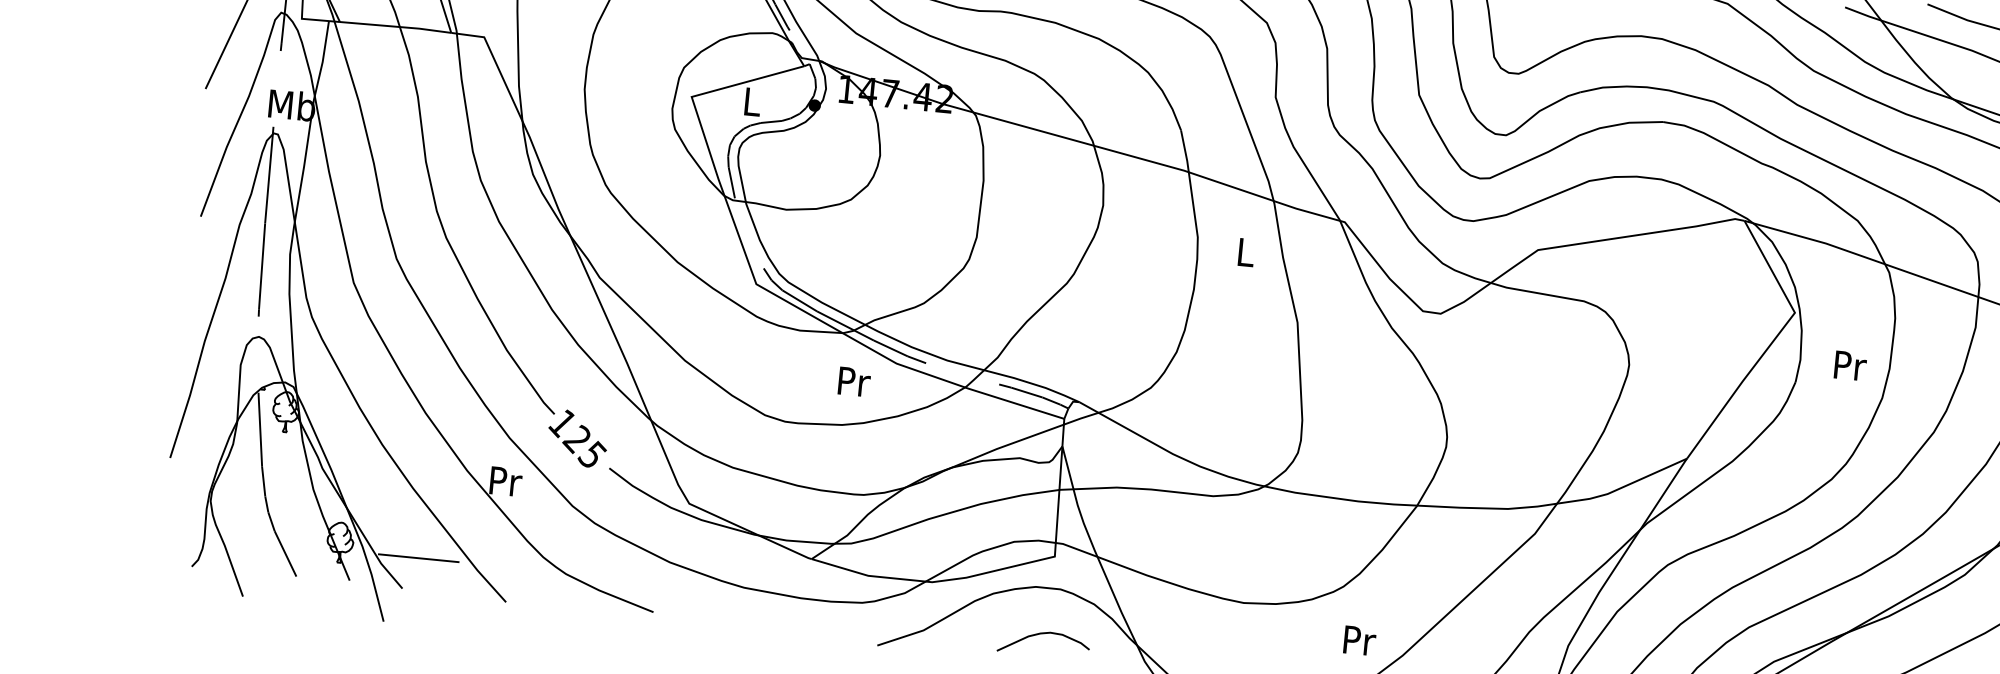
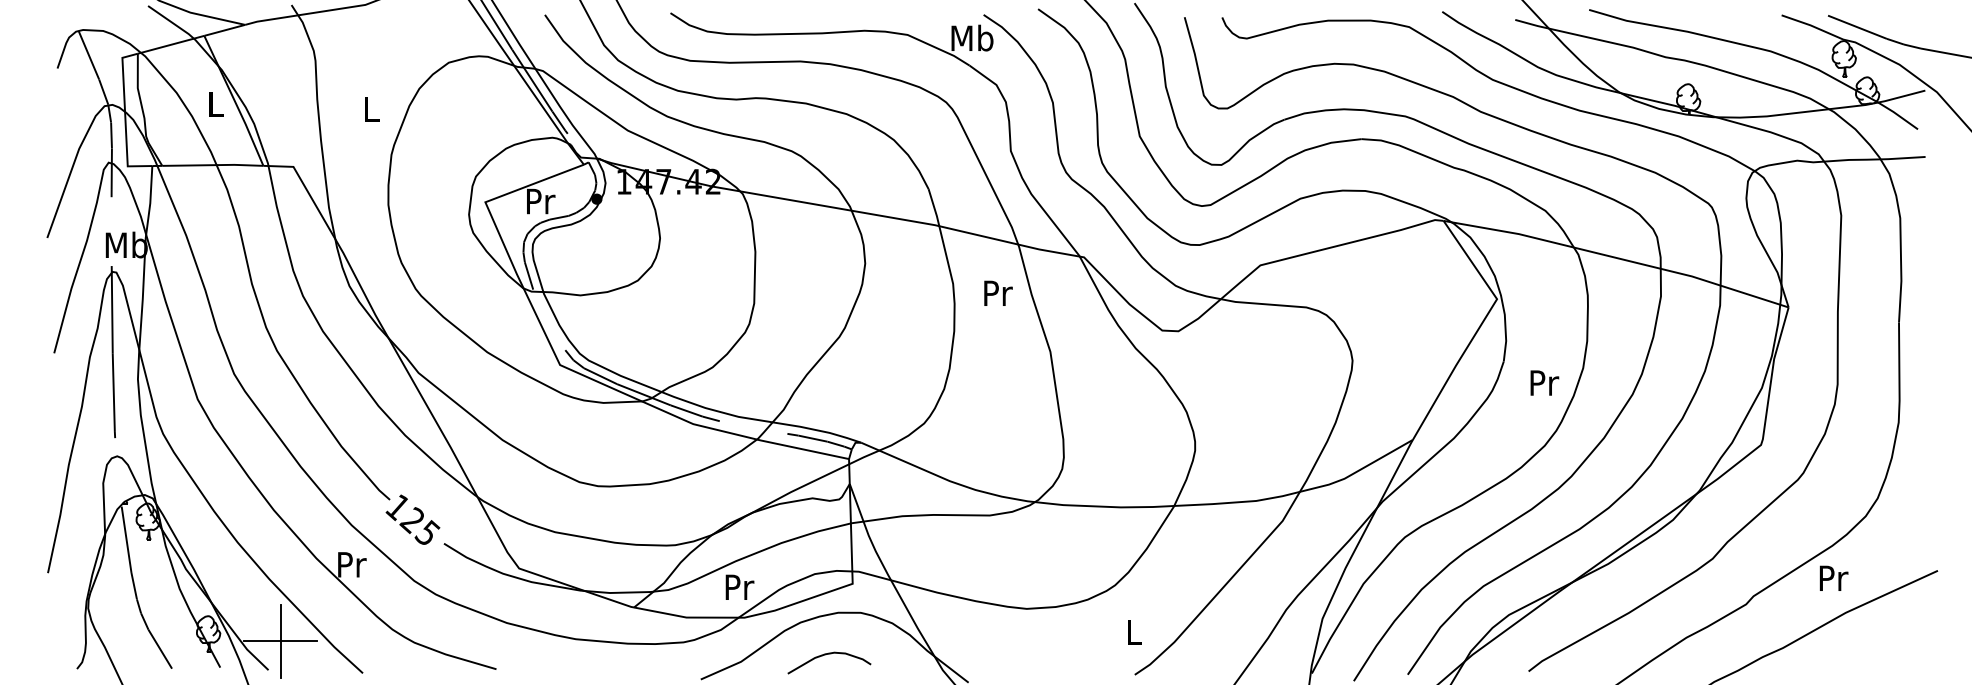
text: (753, 102) -> (541, 201), L -> Pr
text: (1246, 251) -> (998, 292), L -> Pr
text: (1850, 365) -> (1544, 382), moved
text: (854, 380) -> (739, 586), moved
line: (418, 558) -> (280, 641), added
curve: (1044, 634) -> (829, 654), moved
text: (1359, 640) -> (1134, 632), Pr -> L

